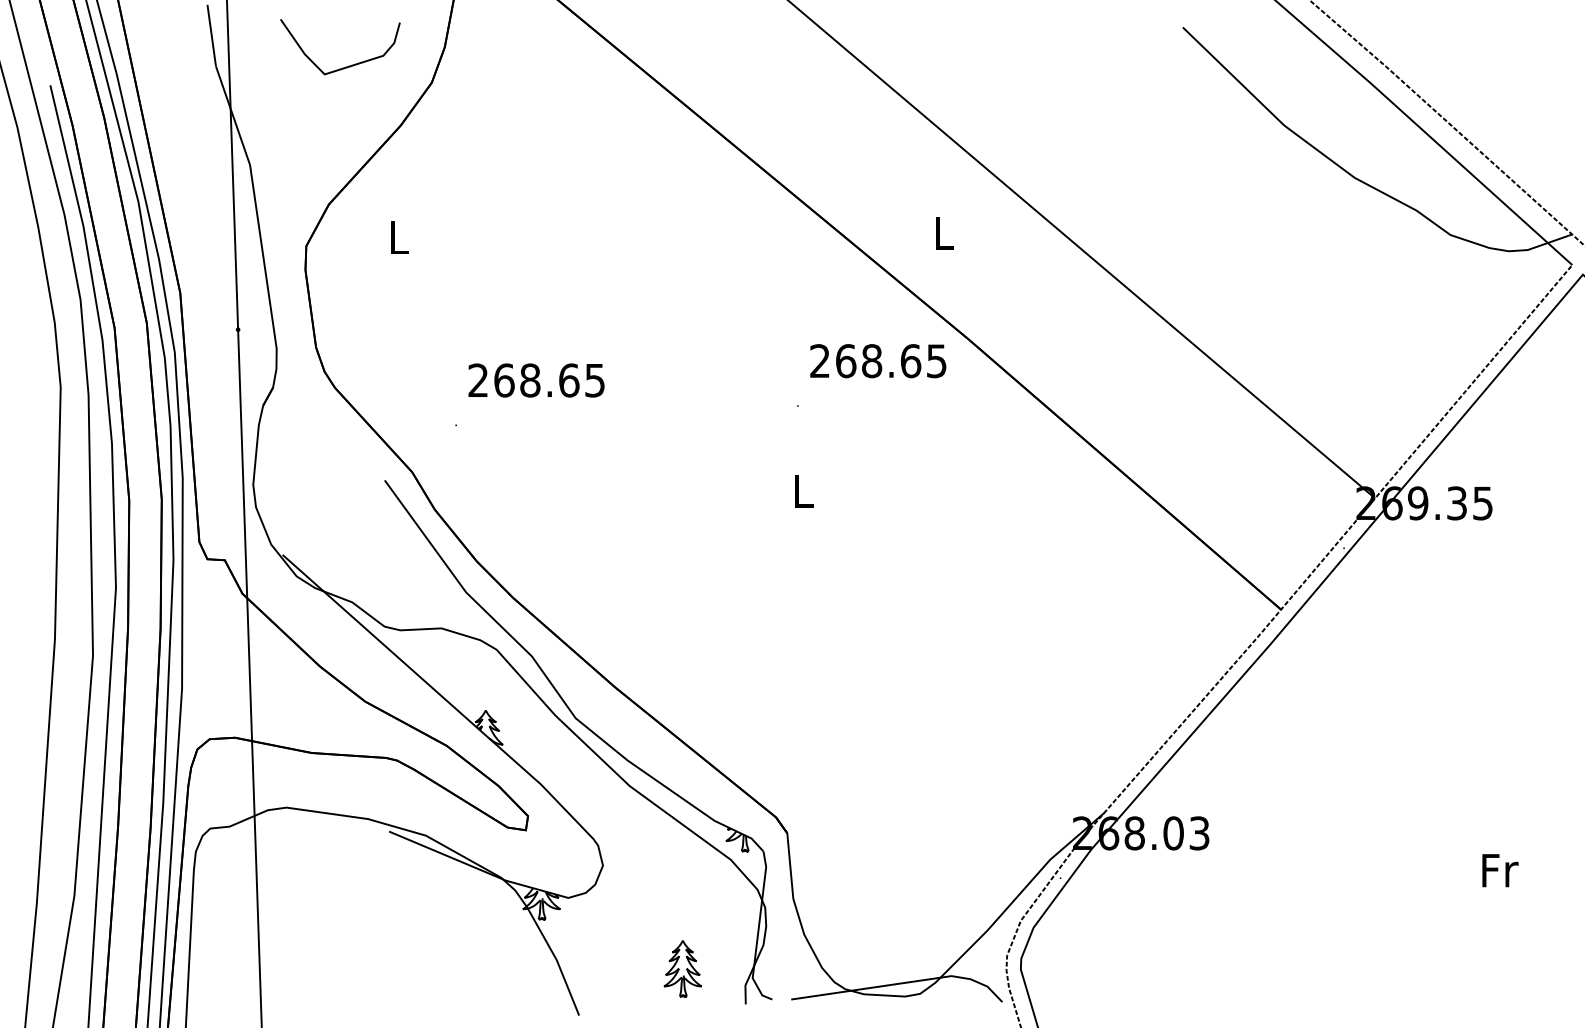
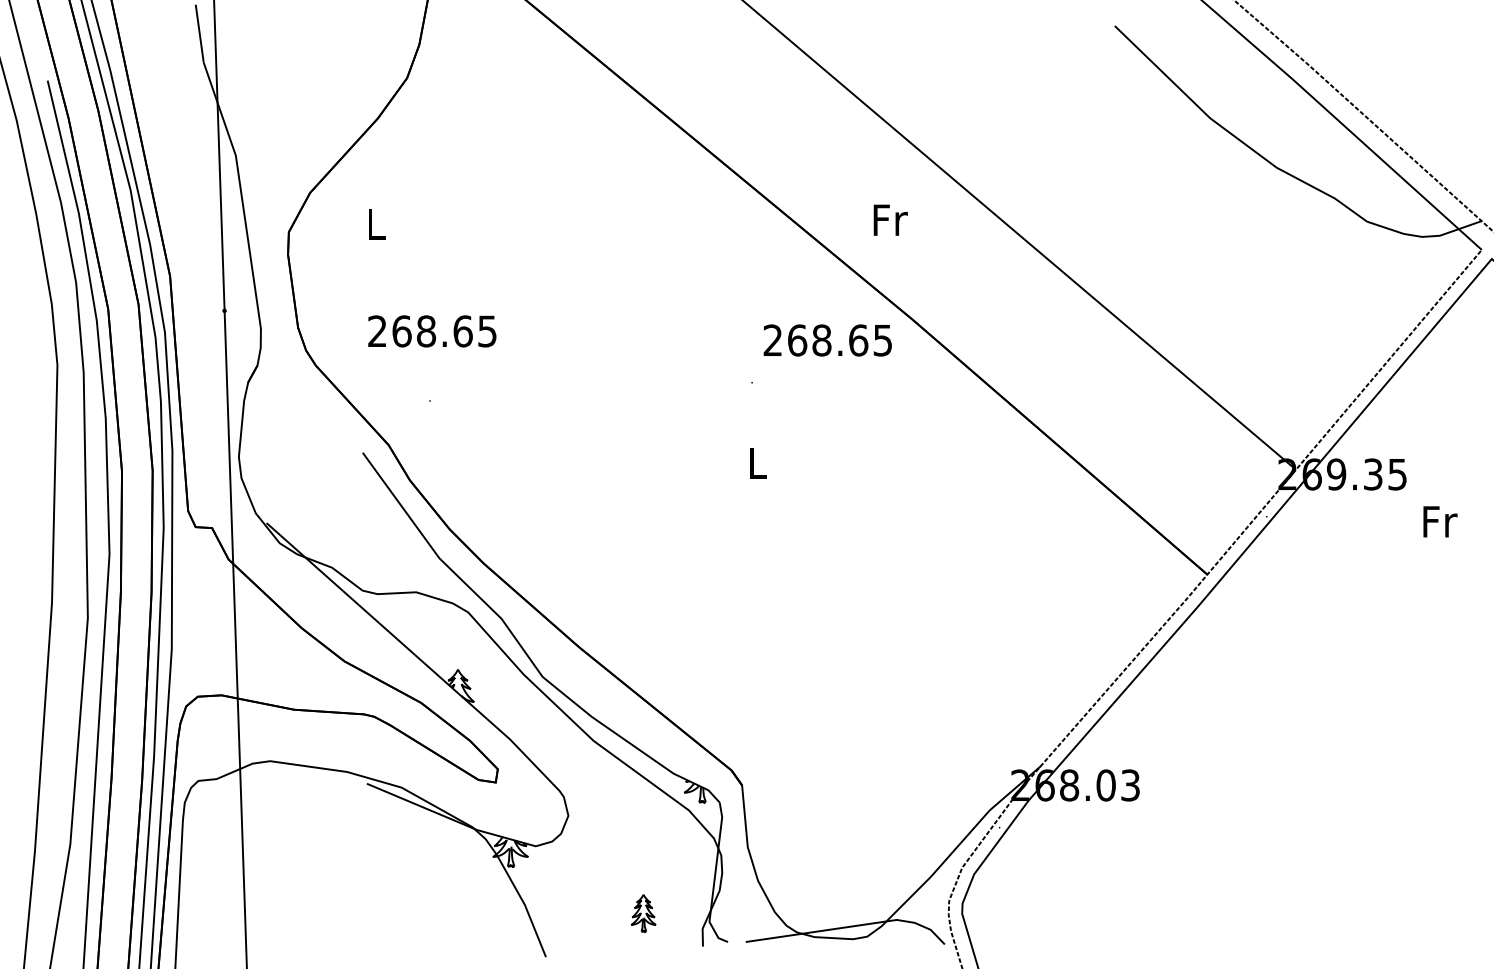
curve: (345, 66) -> (325, 62), removed
text: (945, 233) -> (891, 220), L -> Fr
text: (536, 380) -> (432, 331), moved
text: (1500, 870) -> (1440, 521), moved
part: (682, 969) -> (643, 913), size x0.7

